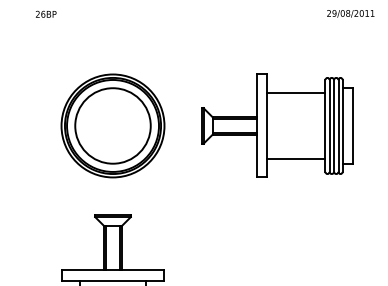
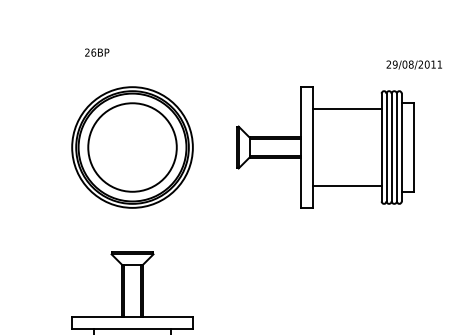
text: (350, 13) -> (413, 64), moved
text: (46, 14) -> (97, 52), moved

